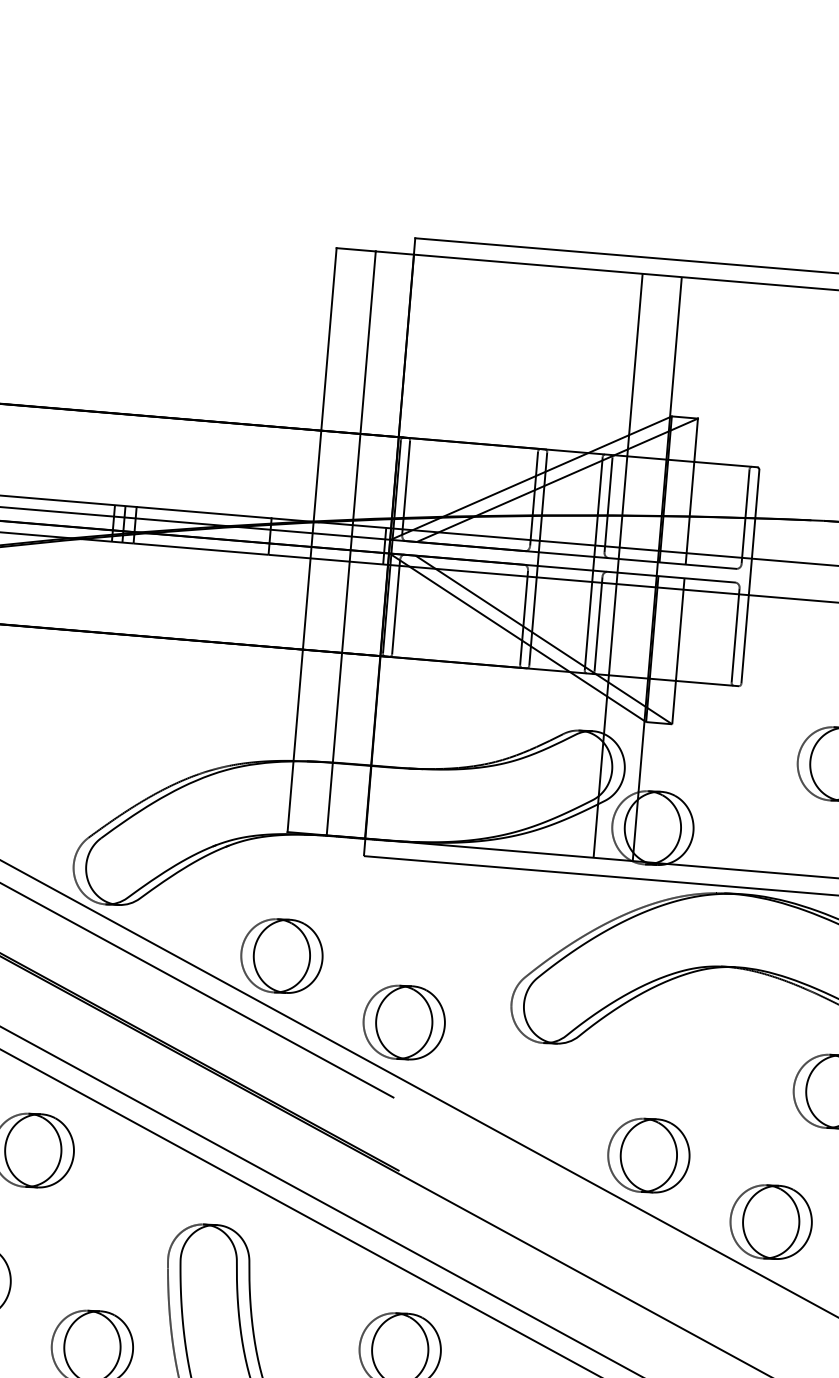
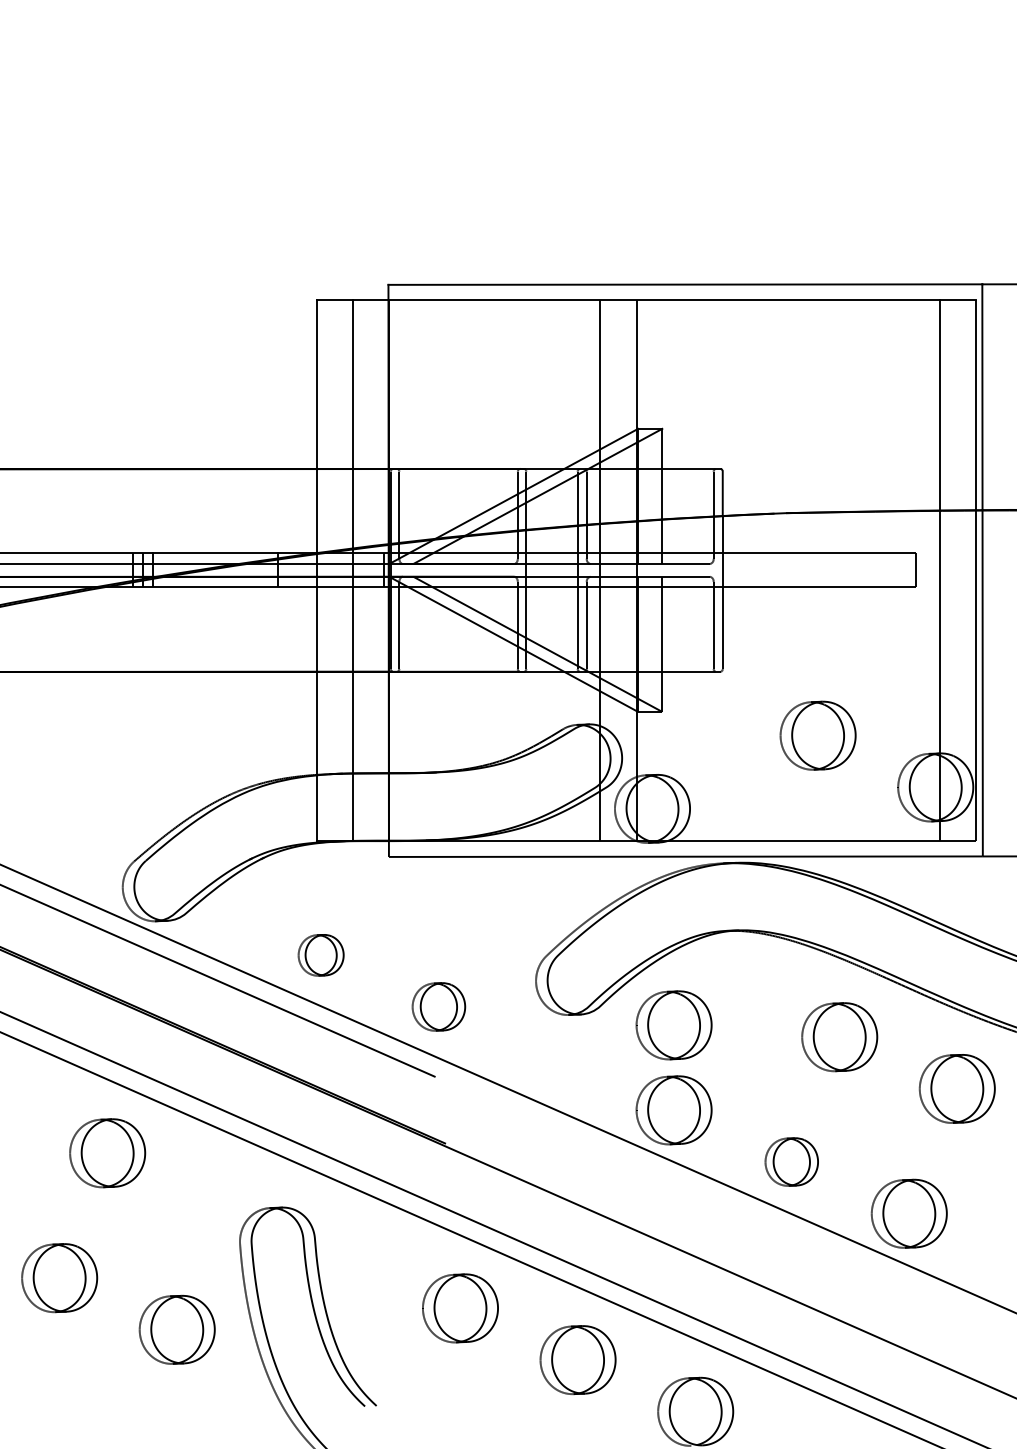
part: (281, 956) -> (320, 955), size x0.6
part: (403, 1022) -> (438, 1006), size x0.7
part: (655, 1063) -> (673, 1025), added
part: (771, 1221) -> (791, 1161), size x0.7

